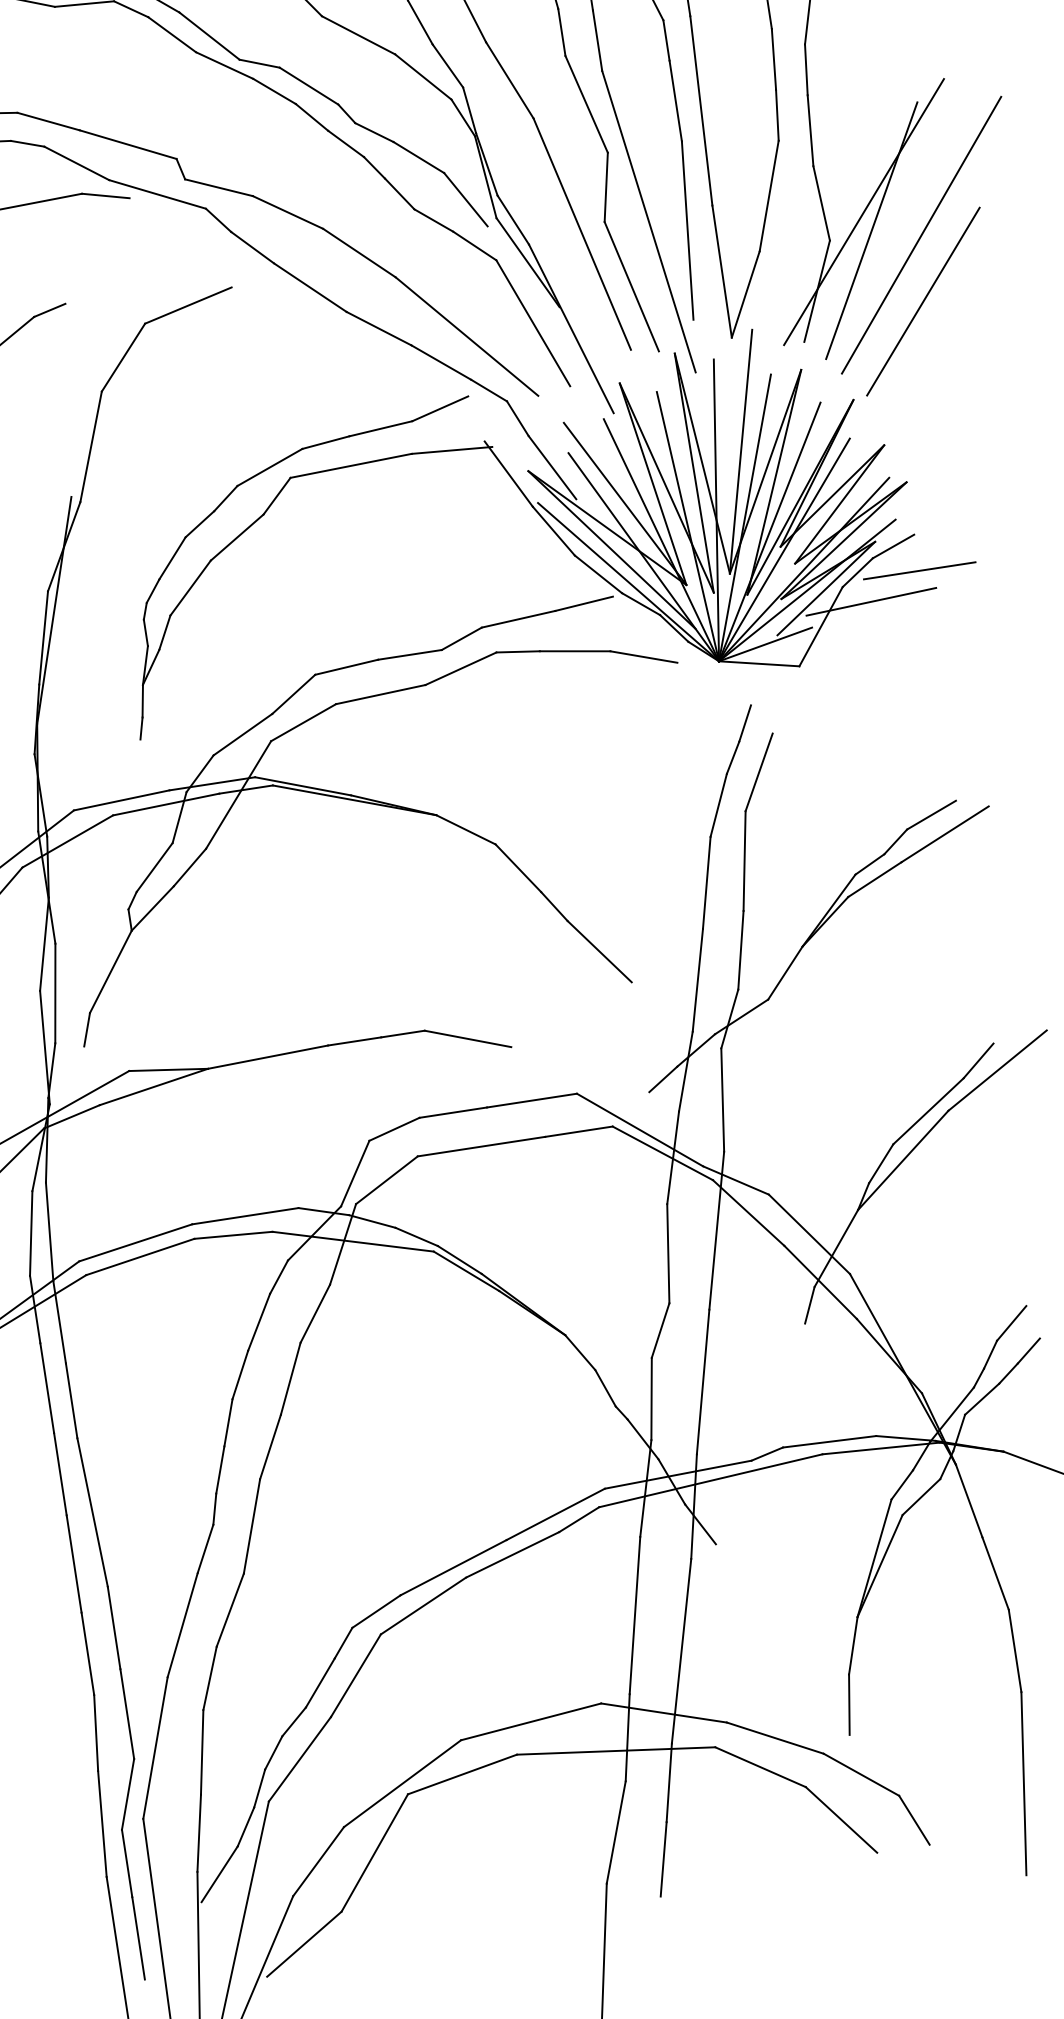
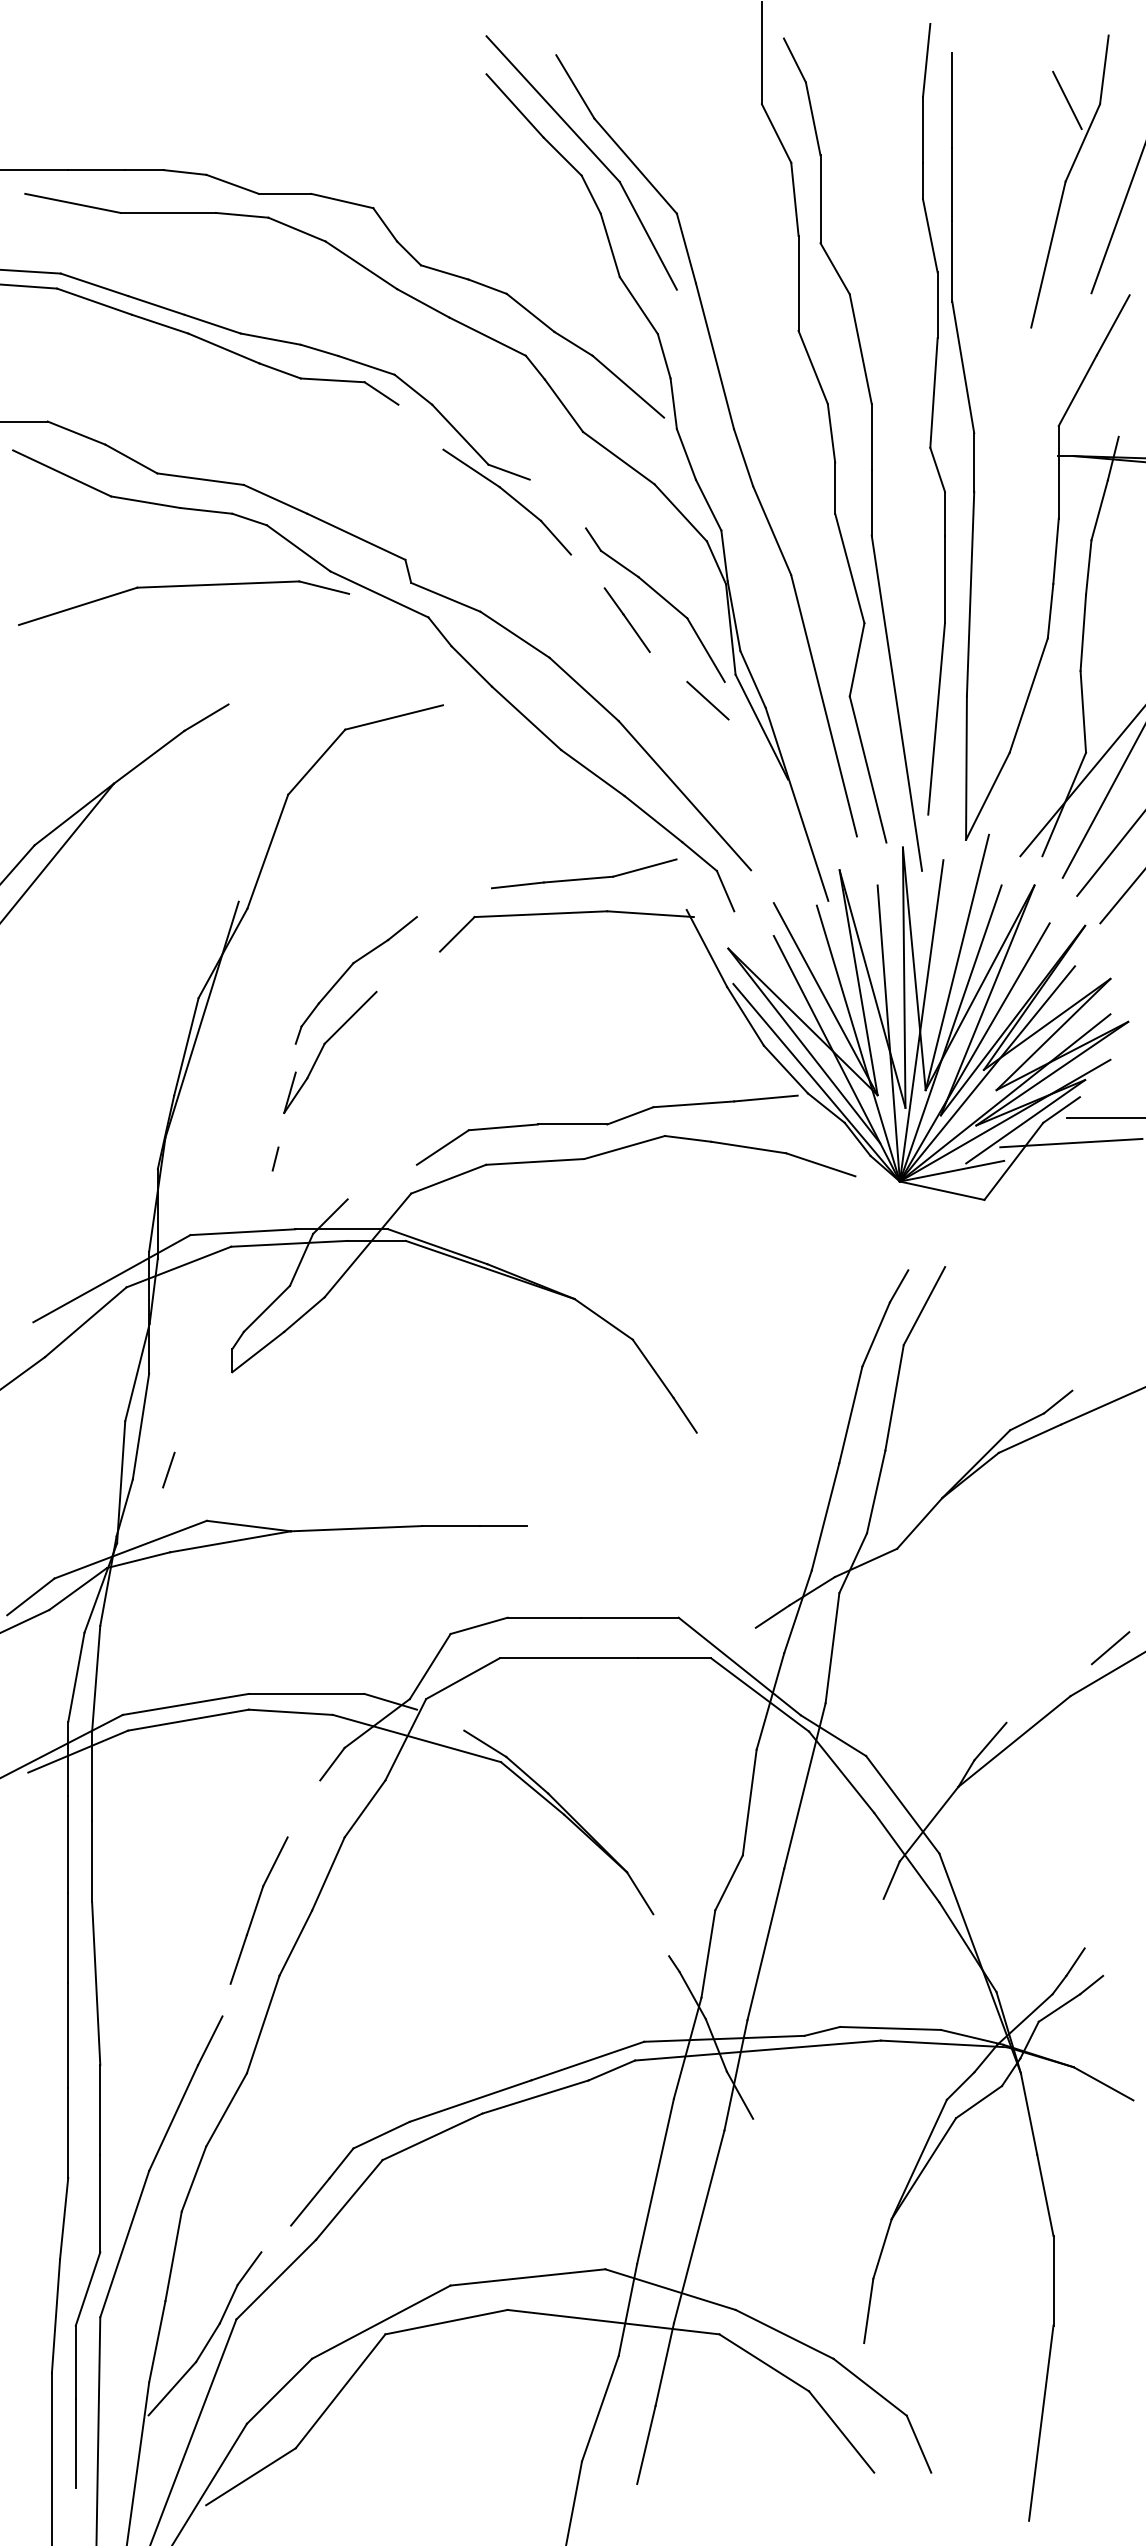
line: (171, 34) -> (420, 426), removed
line: (308, 85) -> (557, 503), removed
line: (345, 144) -> (587, 571), removed
line: (433, 220) -> (668, 666), removed
line: (49, 309) -> (245, 699), removed
line: (533, 323) -> (757, 792), removed
line: (269, 467) -> (453, 902), removed
line: (552, 467) -> (754, 948), removed
line: (237, 537) -> (408, 971), removed
line: (893, 546) -> (1103, 1087), removed
line: (145, 632) -> (295, 1057), removed
line: (142, 700) -> (281, 1129), removed
line: (745, 723) -> (917, 1251), removed
line: (242, 734) -> (381, 1181), removed
line: (931, 815) -> (1100, 1379), removed
line: (599, 951) -> (725, 1470), removed
line: (110, 971) -> (203, 1412), removed
line: (467, 1038) -> (571, 1541), removed
line: (927, 1111) -> (1048, 1693), removed
line: (372, 1220) -> (440, 1719), removed
line: (258, 1322) -> (303, 1808), removed
line: (1011, 1323) -> (1102, 1932), removed
line: (1028, 1350) -> (1116, 1963), removed
line: (605, 1388) -> (661, 1935), removed
line: (214, 1508) -> (226, 1999), removed
line: (294, 1721) -> (276, 2238), removed

